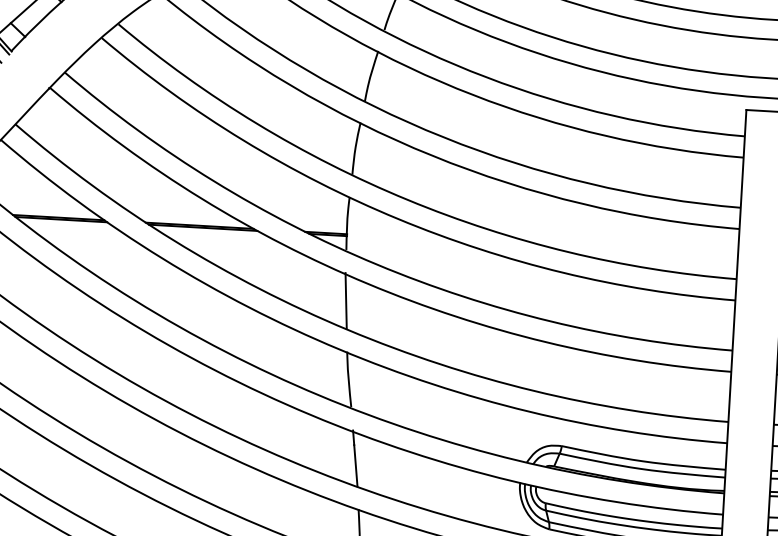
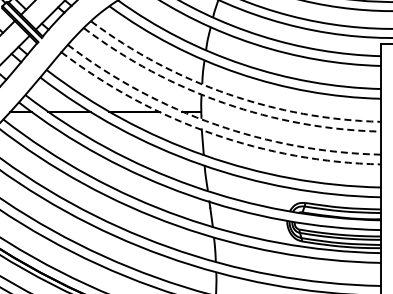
arc: (408, 200) -> (228, 94), solid -> dashed
arc: (398, 219) -> (224, 103), solid -> dashed
arc: (376, 264) -> (215, 124), solid -> dashed
arc: (368, 283) -> (212, 133), solid -> dashed

